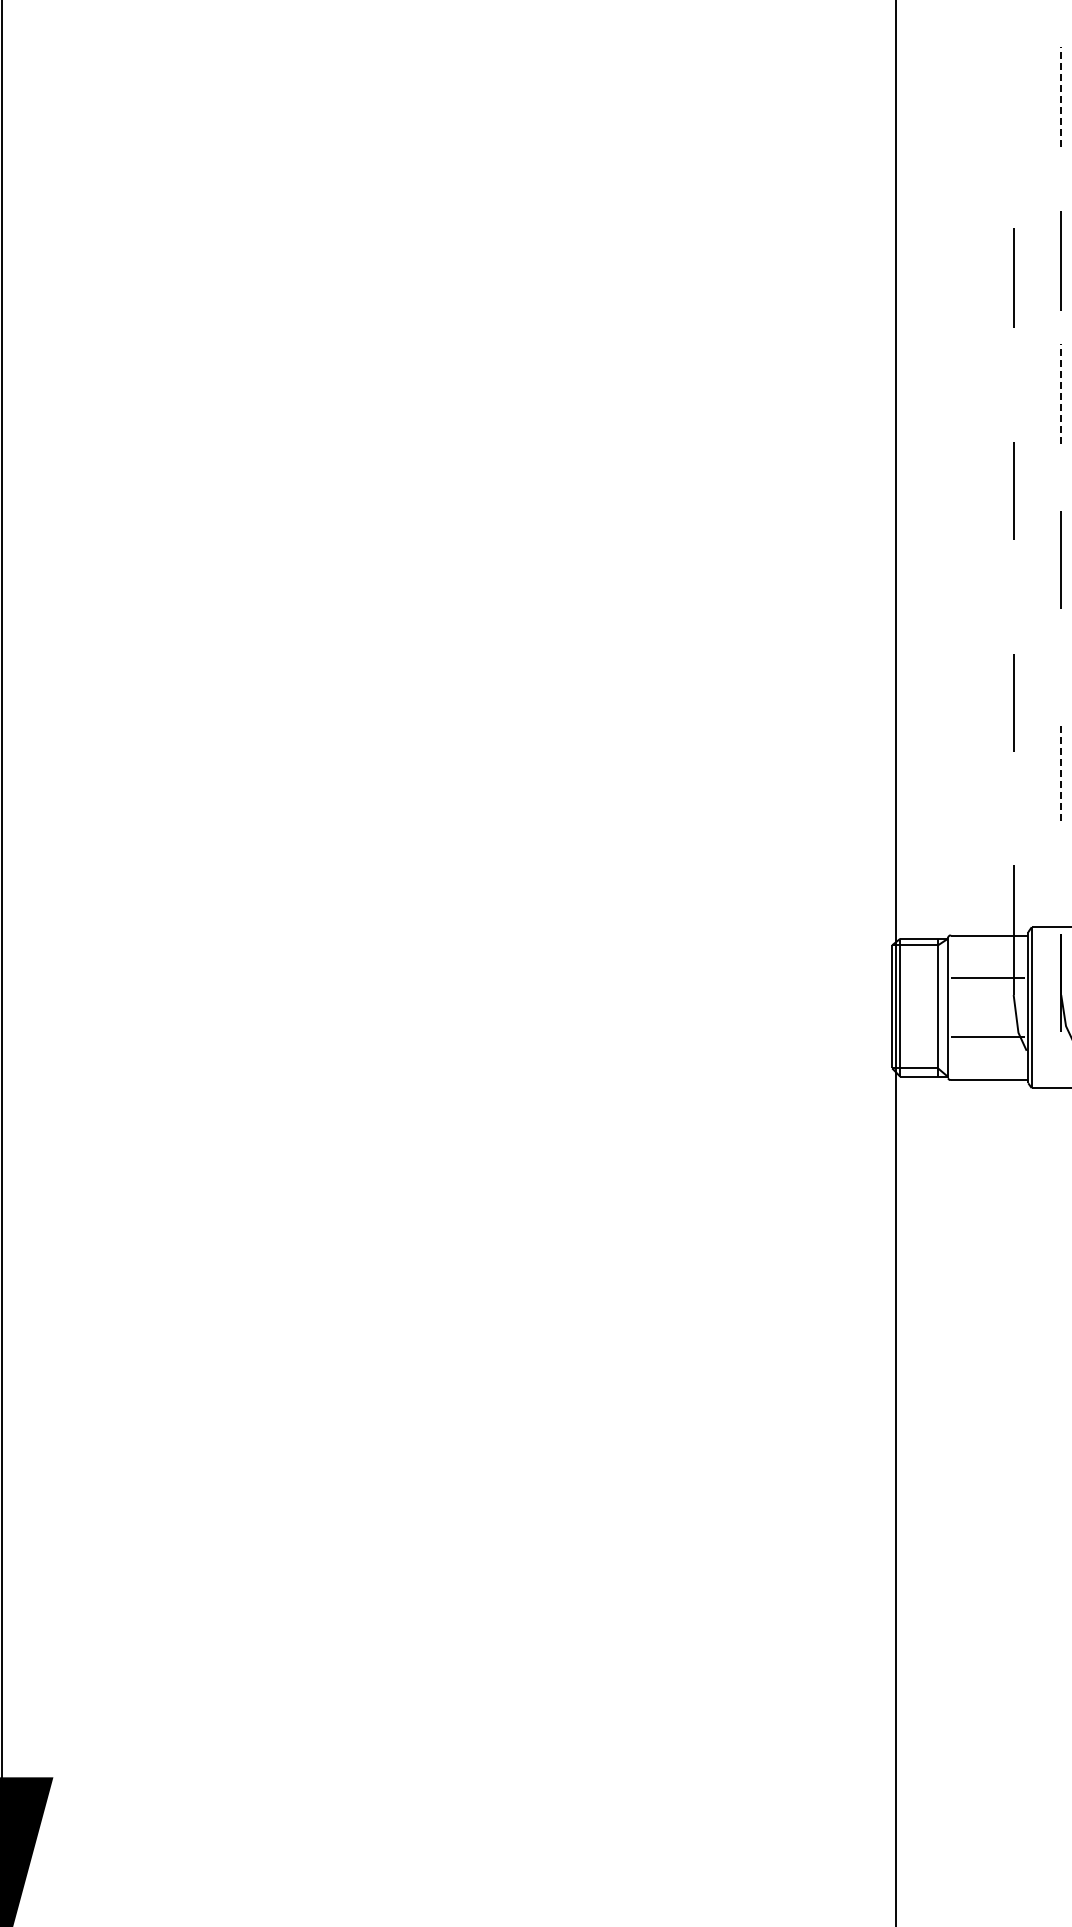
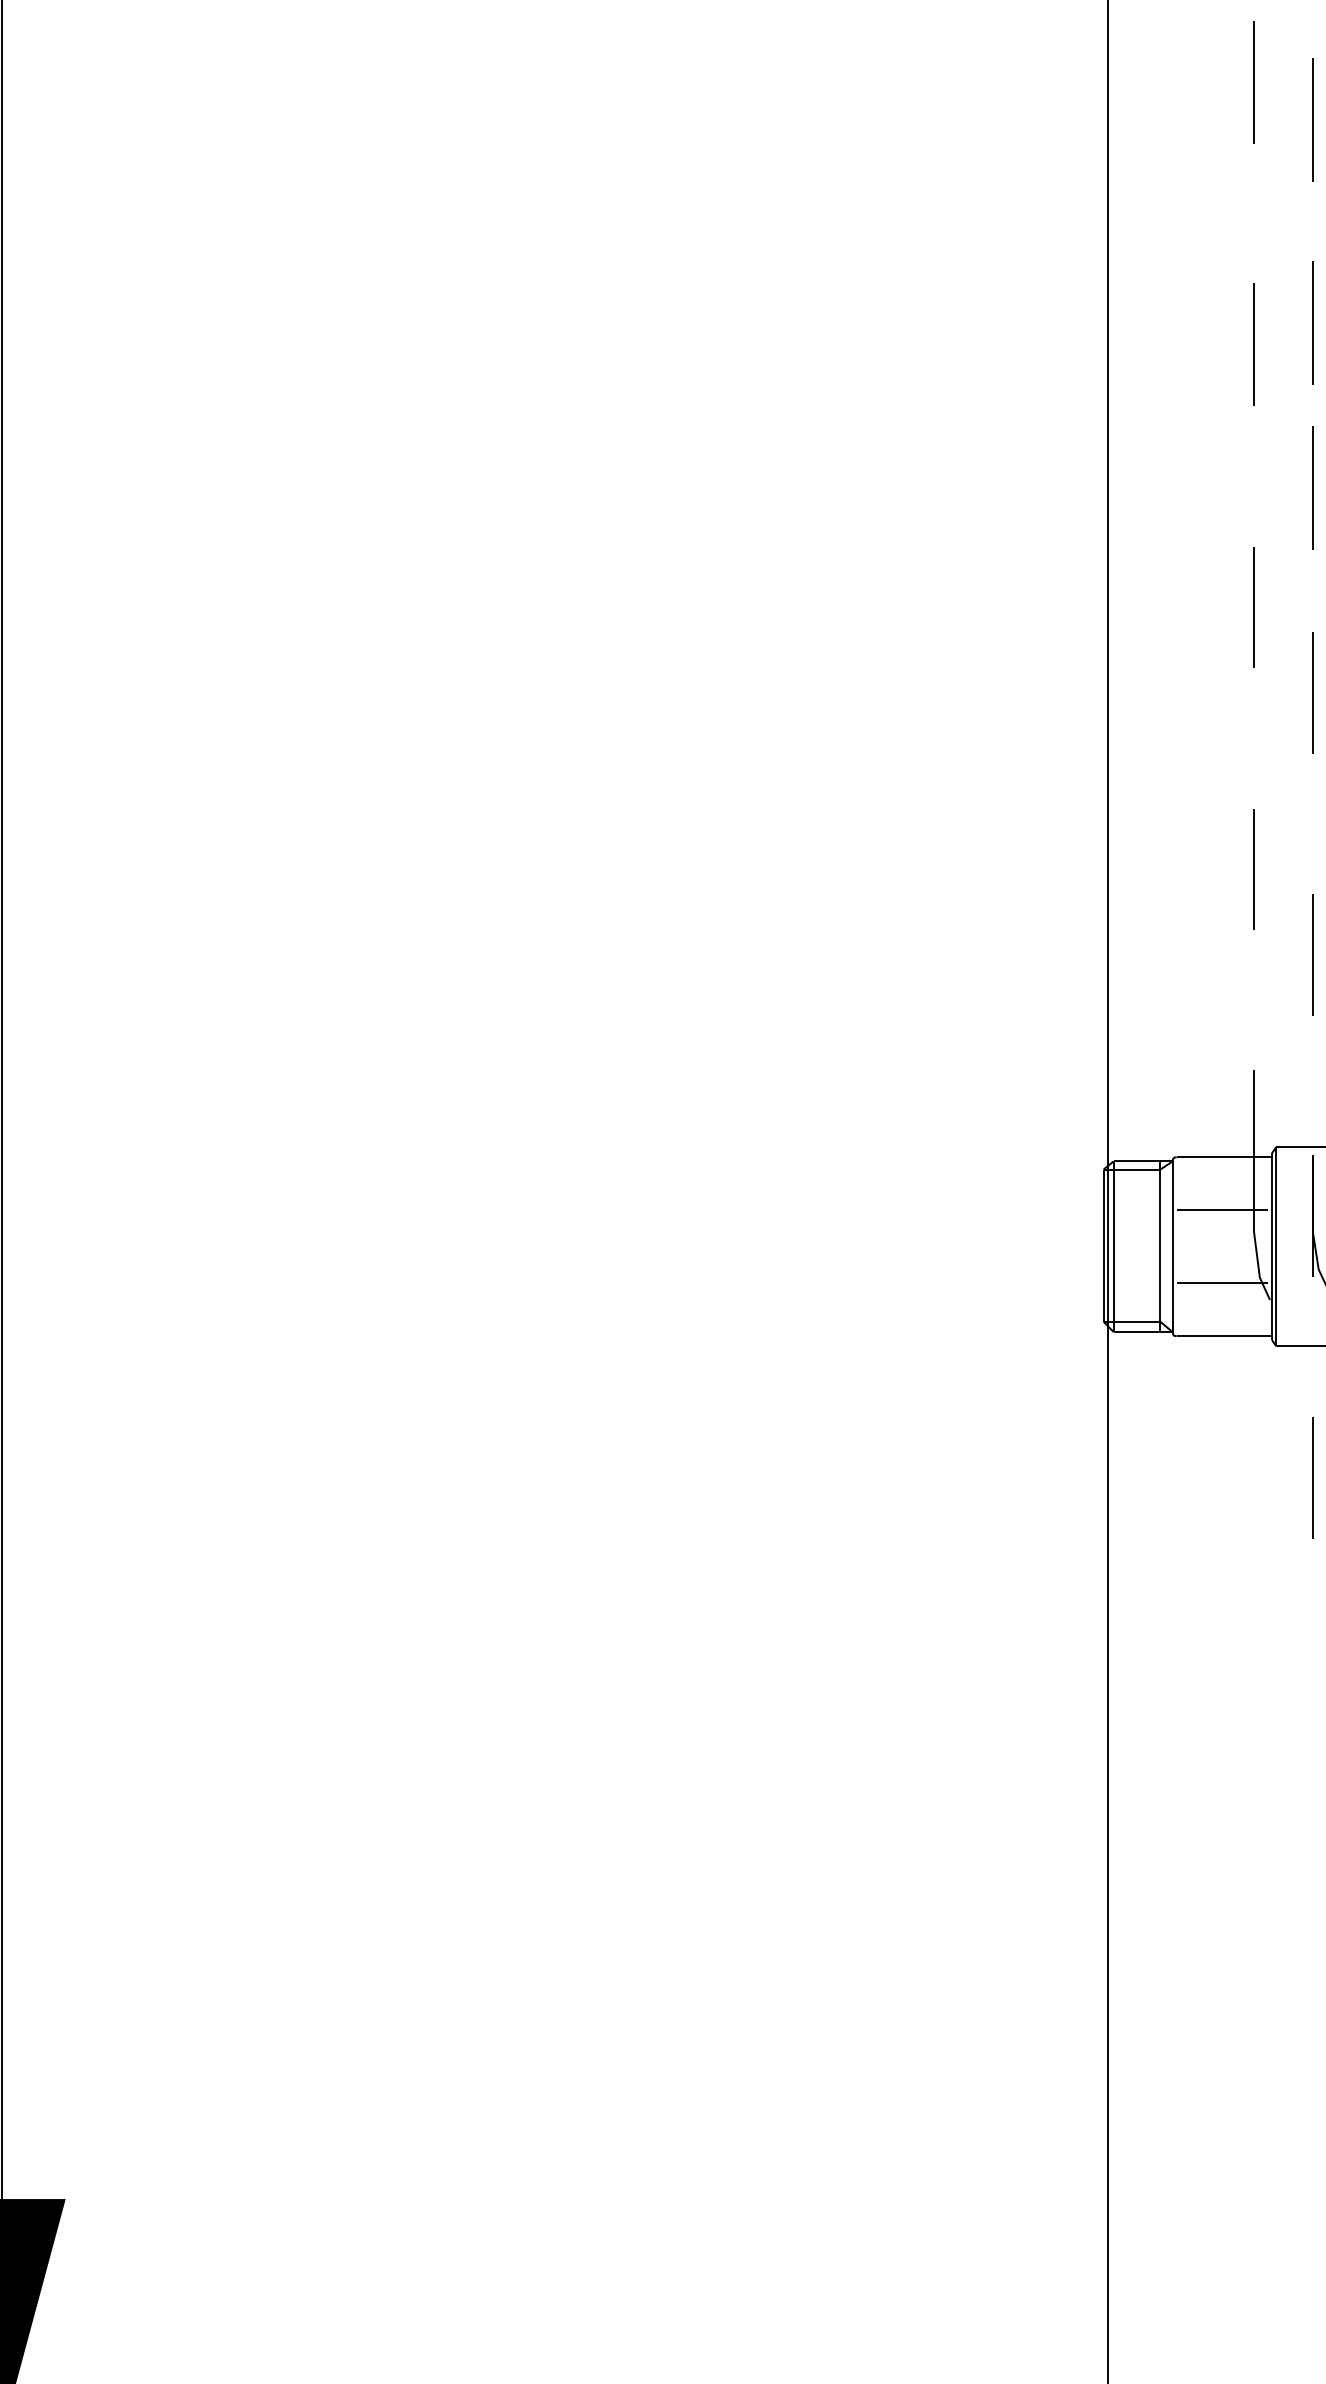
line: (1013, 66) -> (1253, 82), added
line: (1061, 96) -> (1313, 119), dashed -> solid
line: (1061, 393) -> (1313, 486), dashed -> solid
line: (1061, 771) -> (1313, 954), dashed -> solid
line: (1060, 1194) -> (1311, 1477), added

